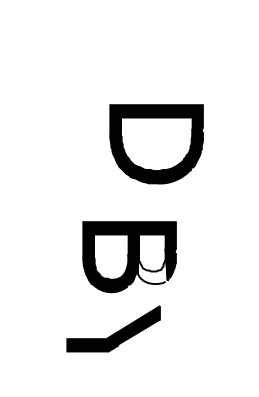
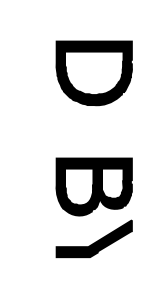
part: (156, 144) -> (94, 73), moved
fill: (152, 259) -> (112, 188), added
part: (113, 328) -> (94, 238), moved

